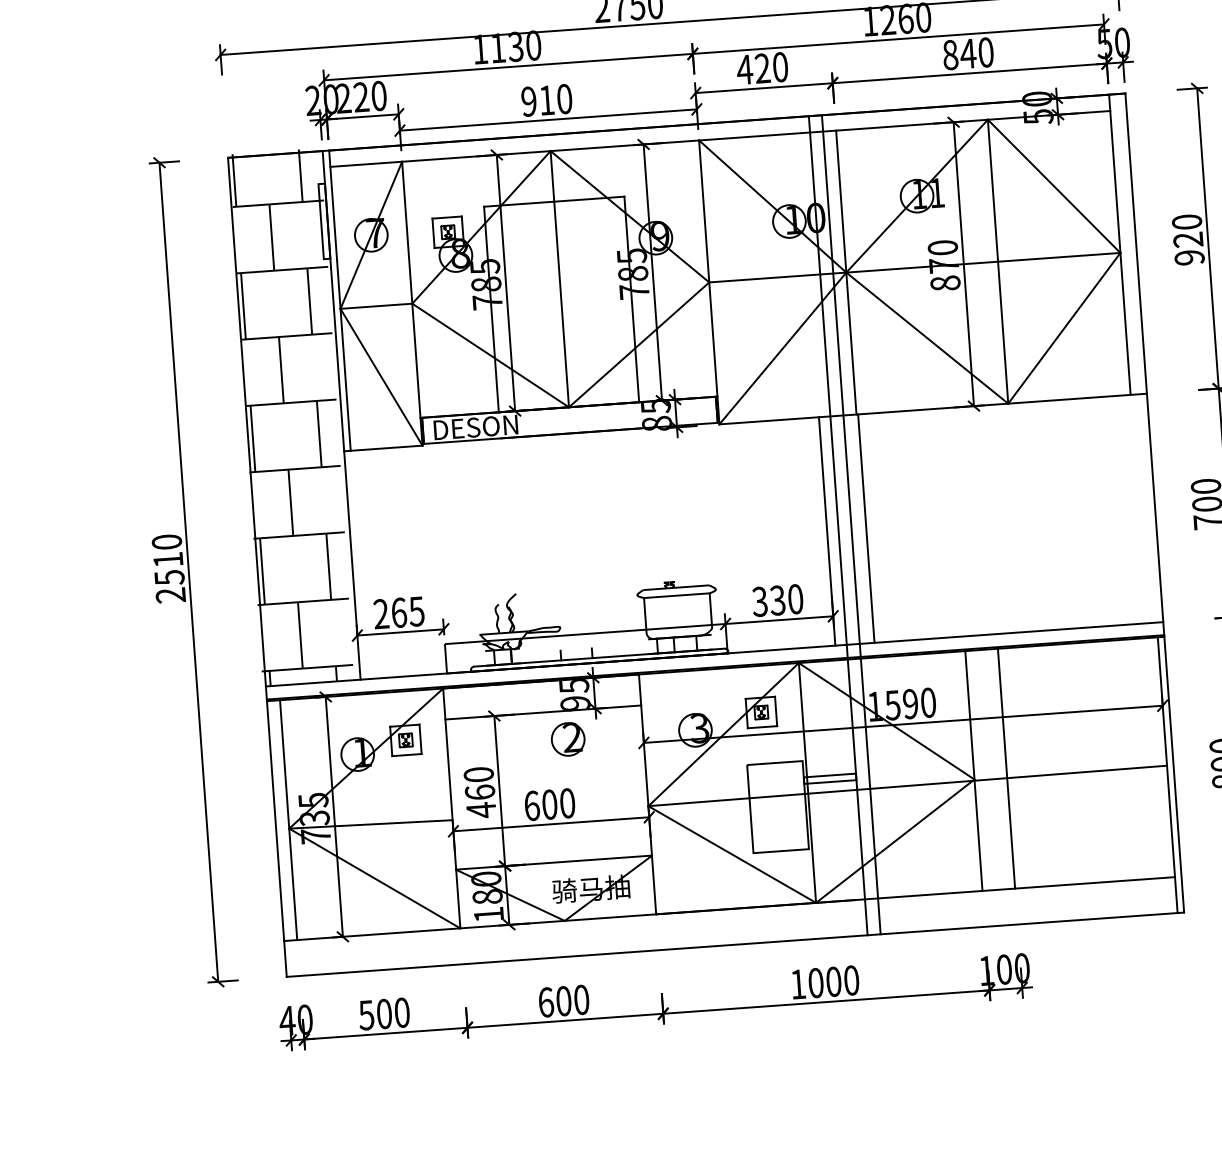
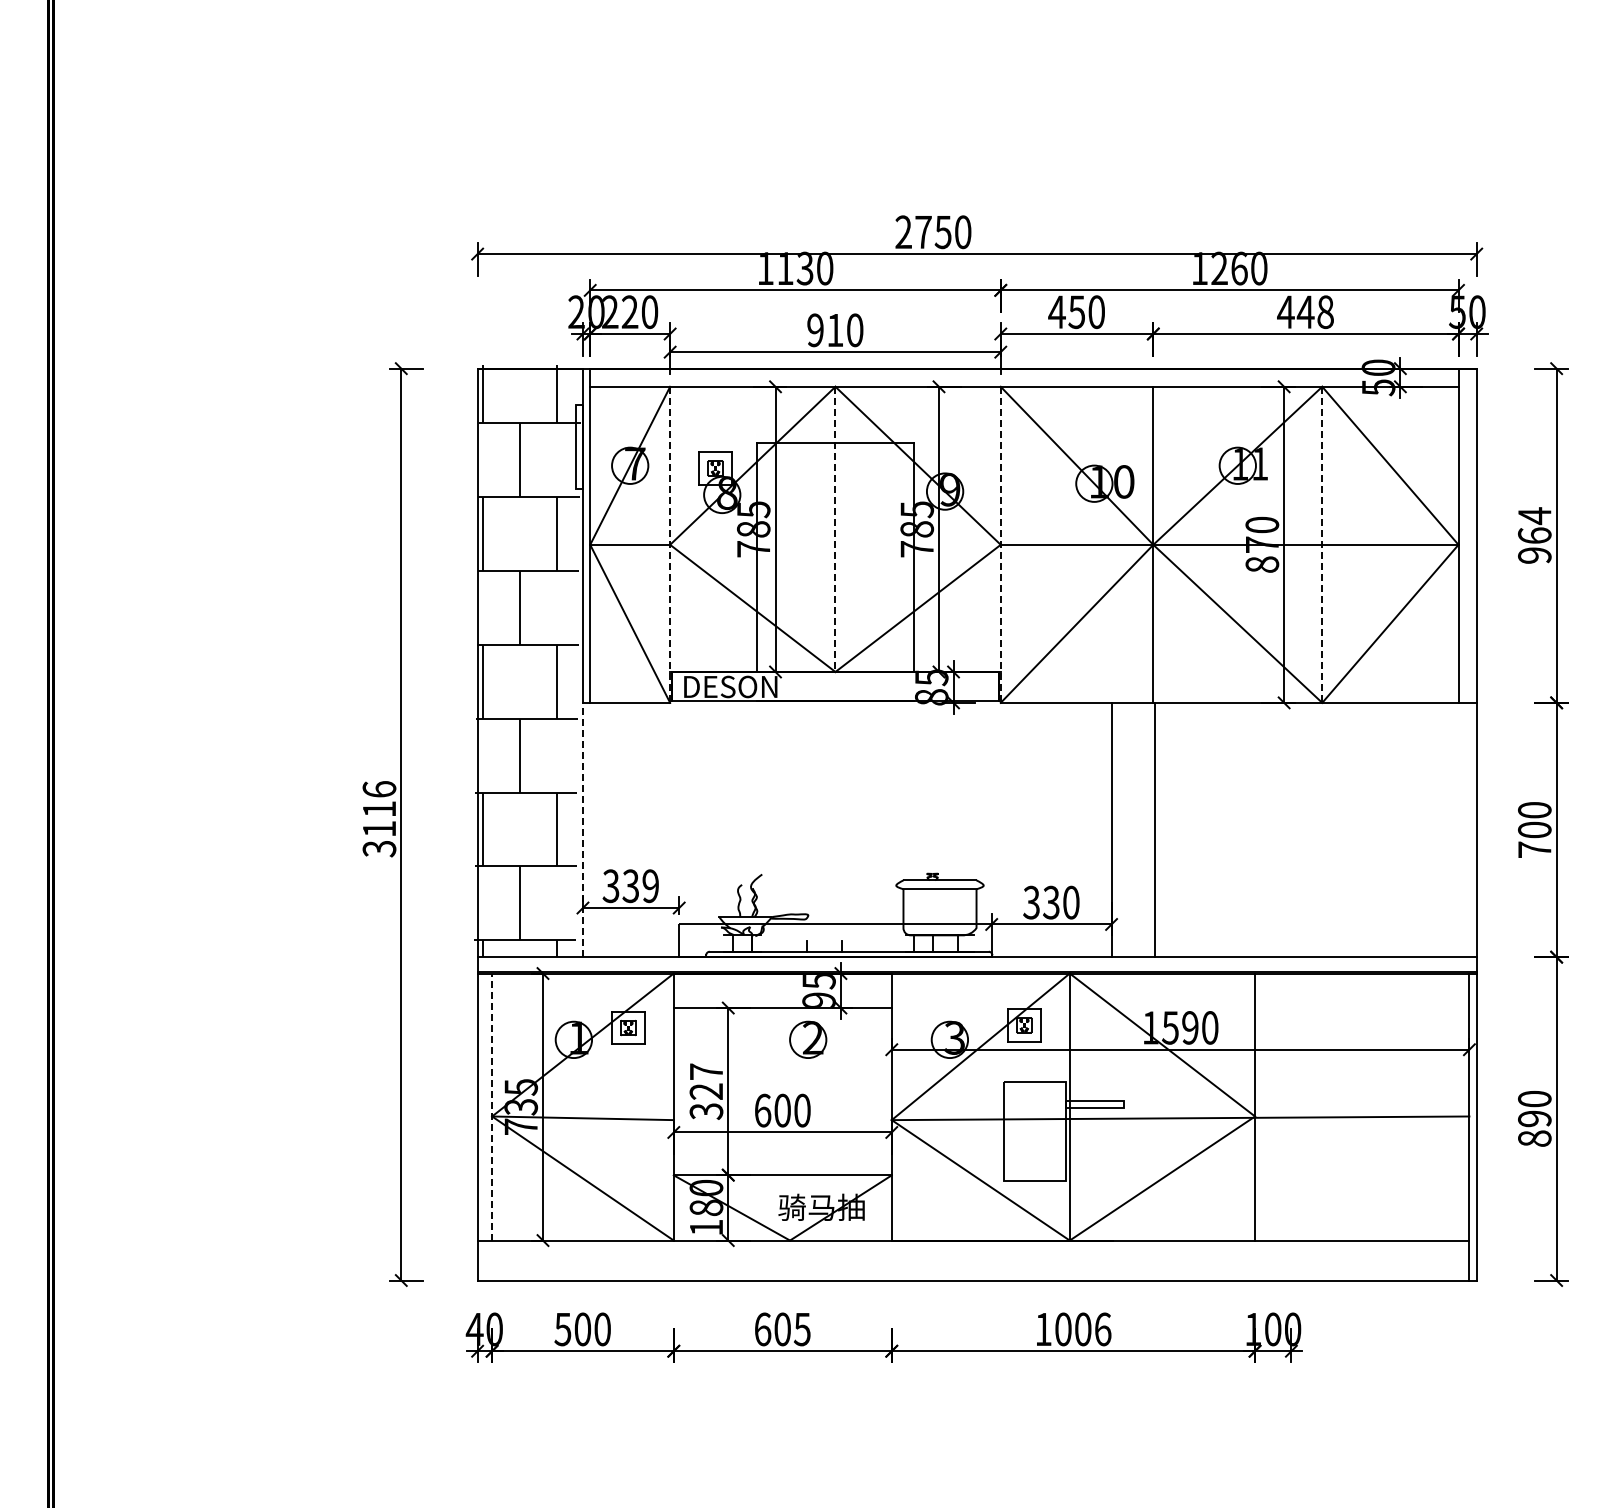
text: (968, 54) -> (1305, 312), 840 -> 448
text: (762, 68) -> (1076, 312), 420 -> 450
text: (1187, 230) -> (1534, 525), 920 -> 964
line: (998, 262) -> (1322, 545), solid -> dashed
line: (559, 279) -> (835, 529), solid -> dashed
line: (709, 283) -> (1000, 545), solid -> dashed
line: (412, 304) -> (670, 545), solid -> dashed
line: (850, 524) -> (1138, 824), removed
line: (838, 525) -> (1124, 824), removed
line: (351, 565) -> (582, 829), solid -> dashed
text: (168, 569) -> (379, 819), 2510 -> 3116
text: (398, 613) -> (630, 886), 265 -> 339
line: (1006, 768) -> (1291, 1106), removed
text: (480, 792) -> (706, 1091), 460 -> 327
line: (288, 820) -> (492, 1107), solid -> dashed
text: (852, 980) -> (1103, 1329), 1000 -> 1006
text: (581, 999) -> (802, 1329), 600 -> 605

